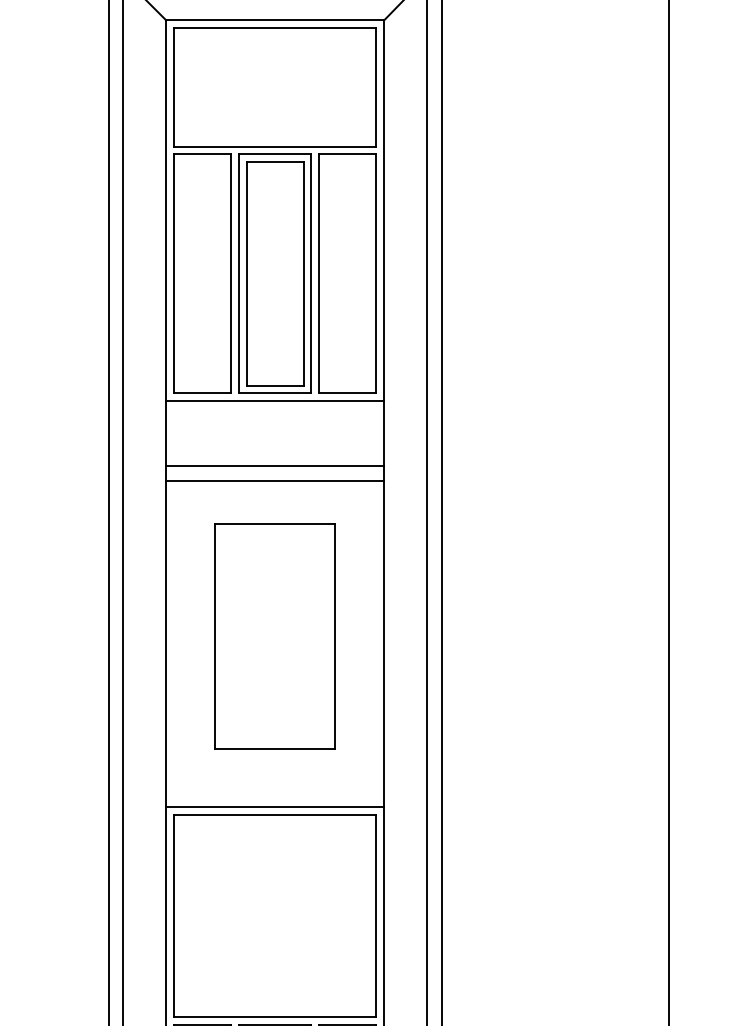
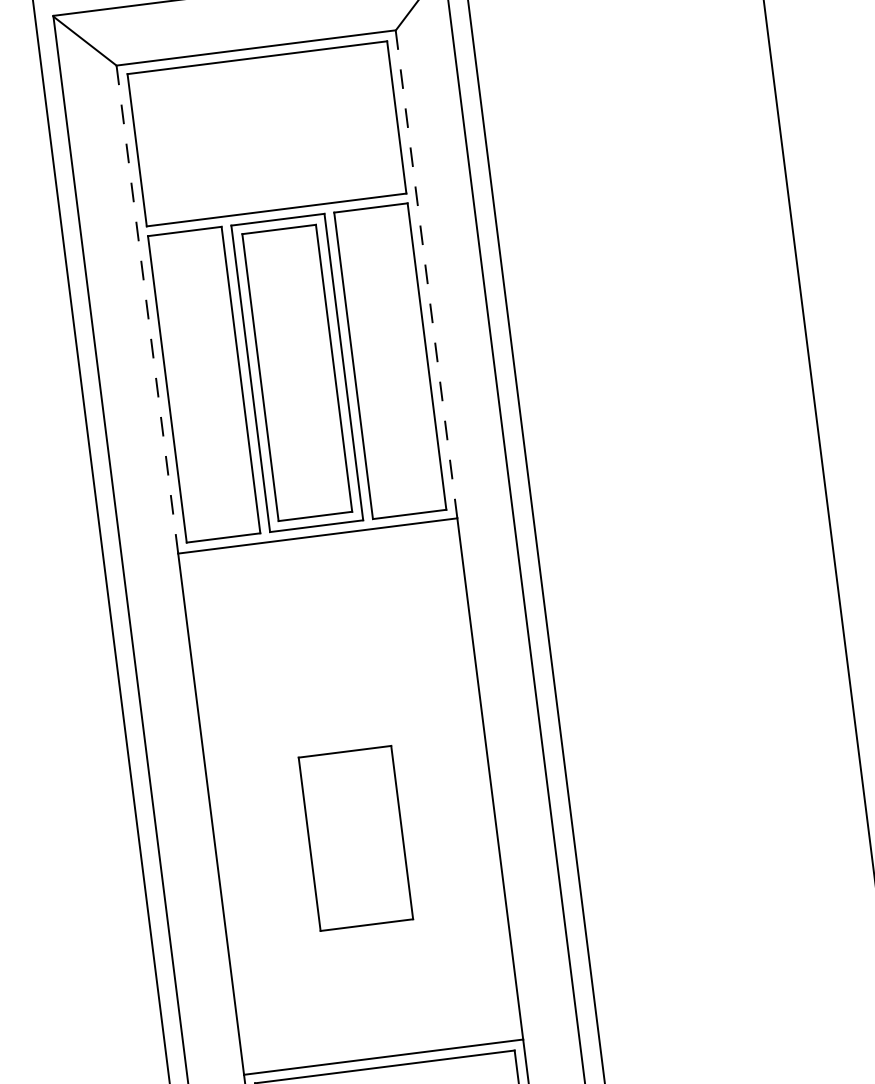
line: (166, 210) -> (147, 309), solid -> dashed
line: (383, 210) -> (425, 274), solid -> dashed
line: (274, 466) -> (327, 620), removed
line: (274, 481) -> (330, 639), removed
part: (274, 636) -> (355, 838), size x0.6

